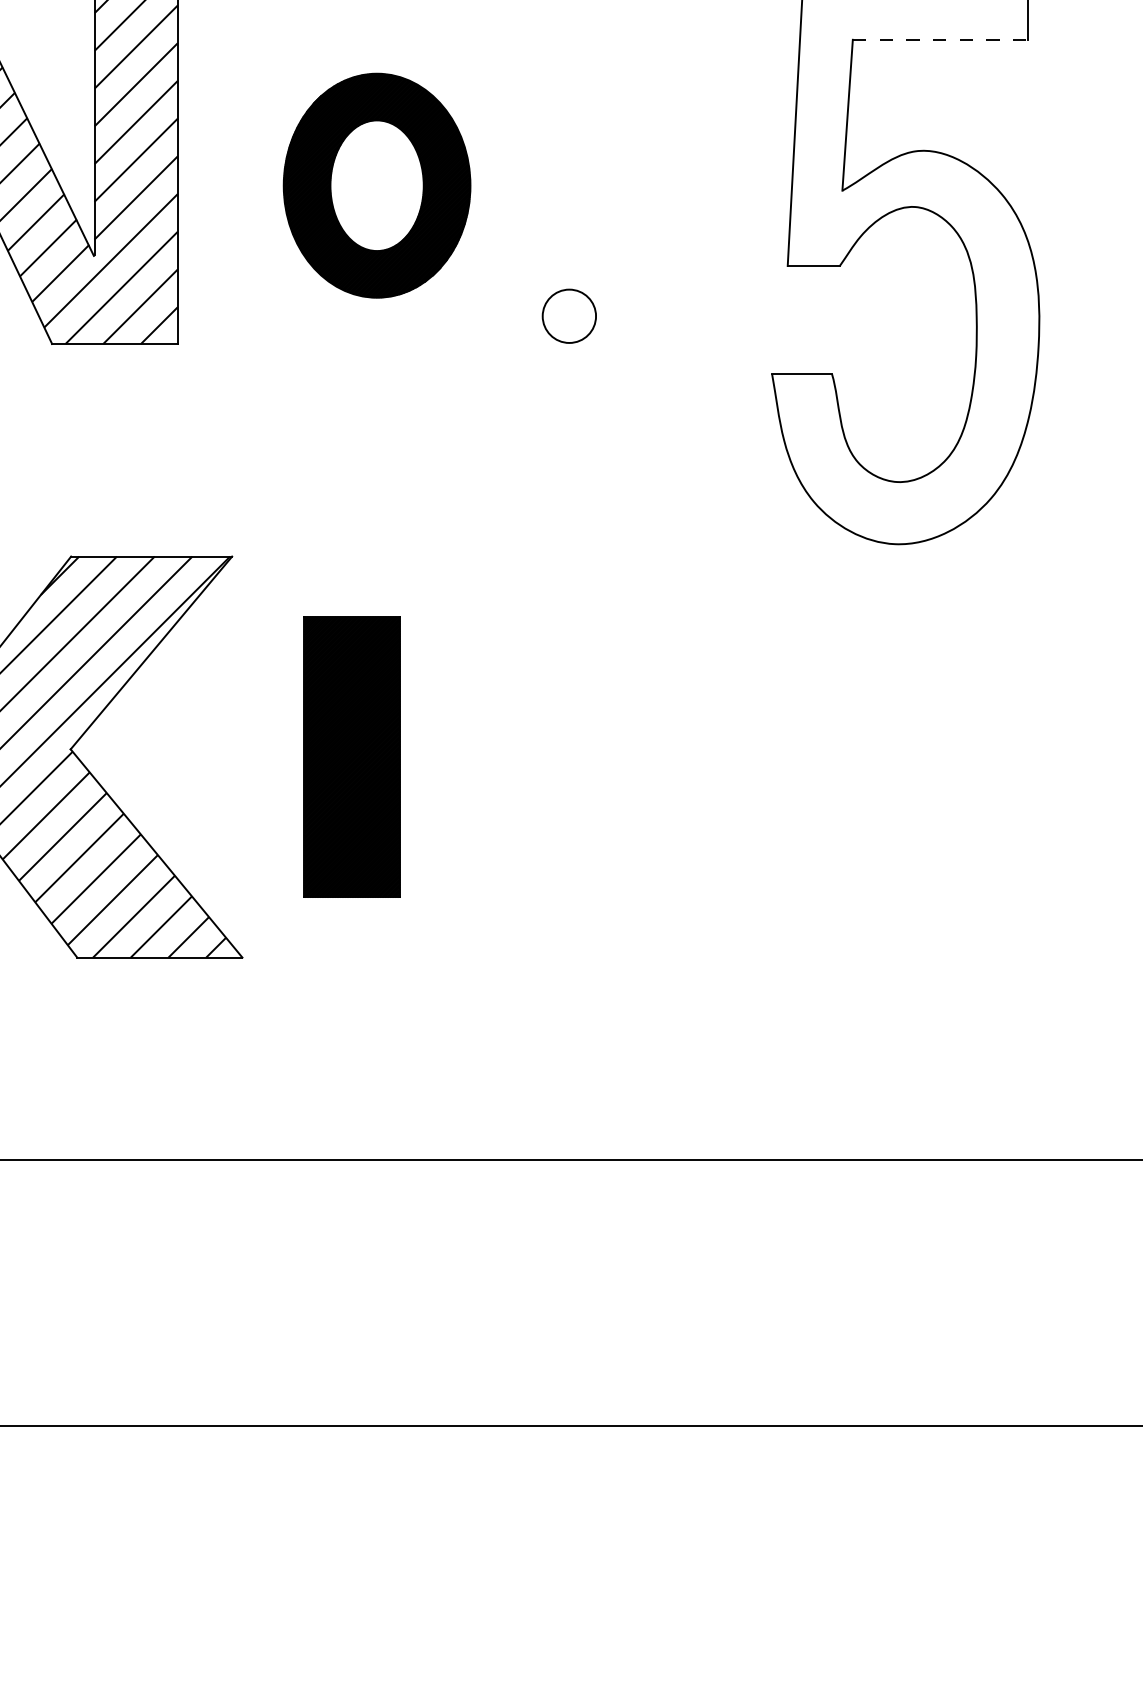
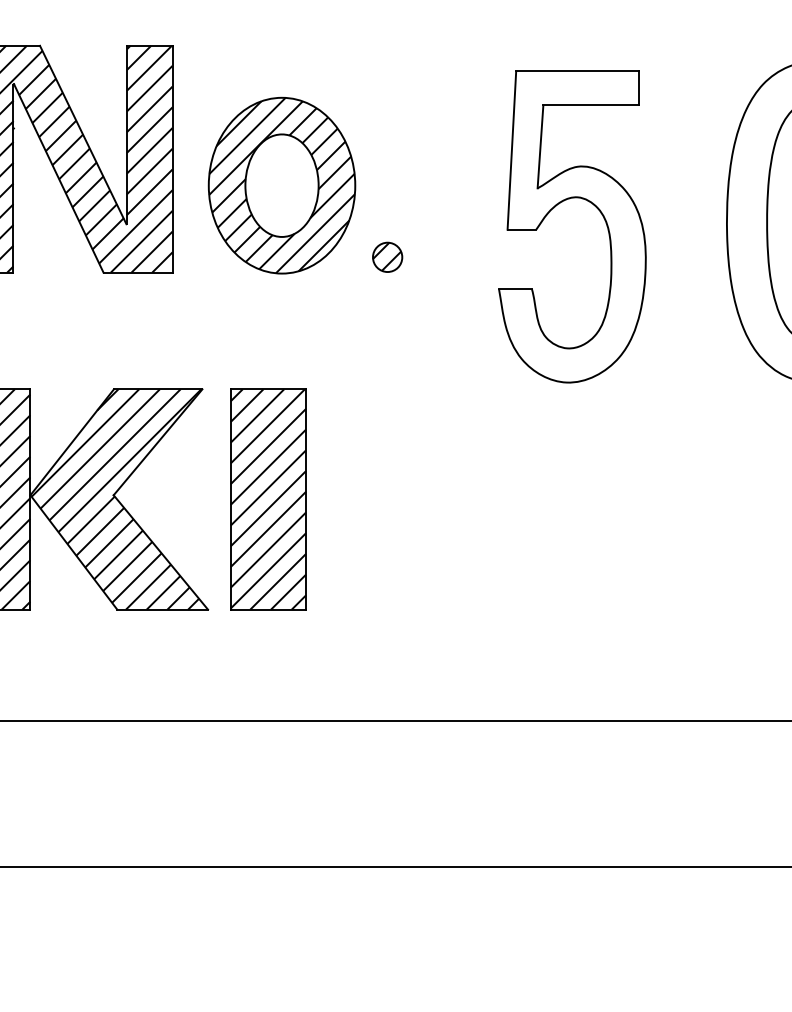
line: (940, 39) -> (591, 105), dashed -> solid
part: (376, 185) -> (281, 185), size x1.43
hatch: (569, 314) -> (387, 256), added
part: (352, 757) -> (268, 499), size x1.43

